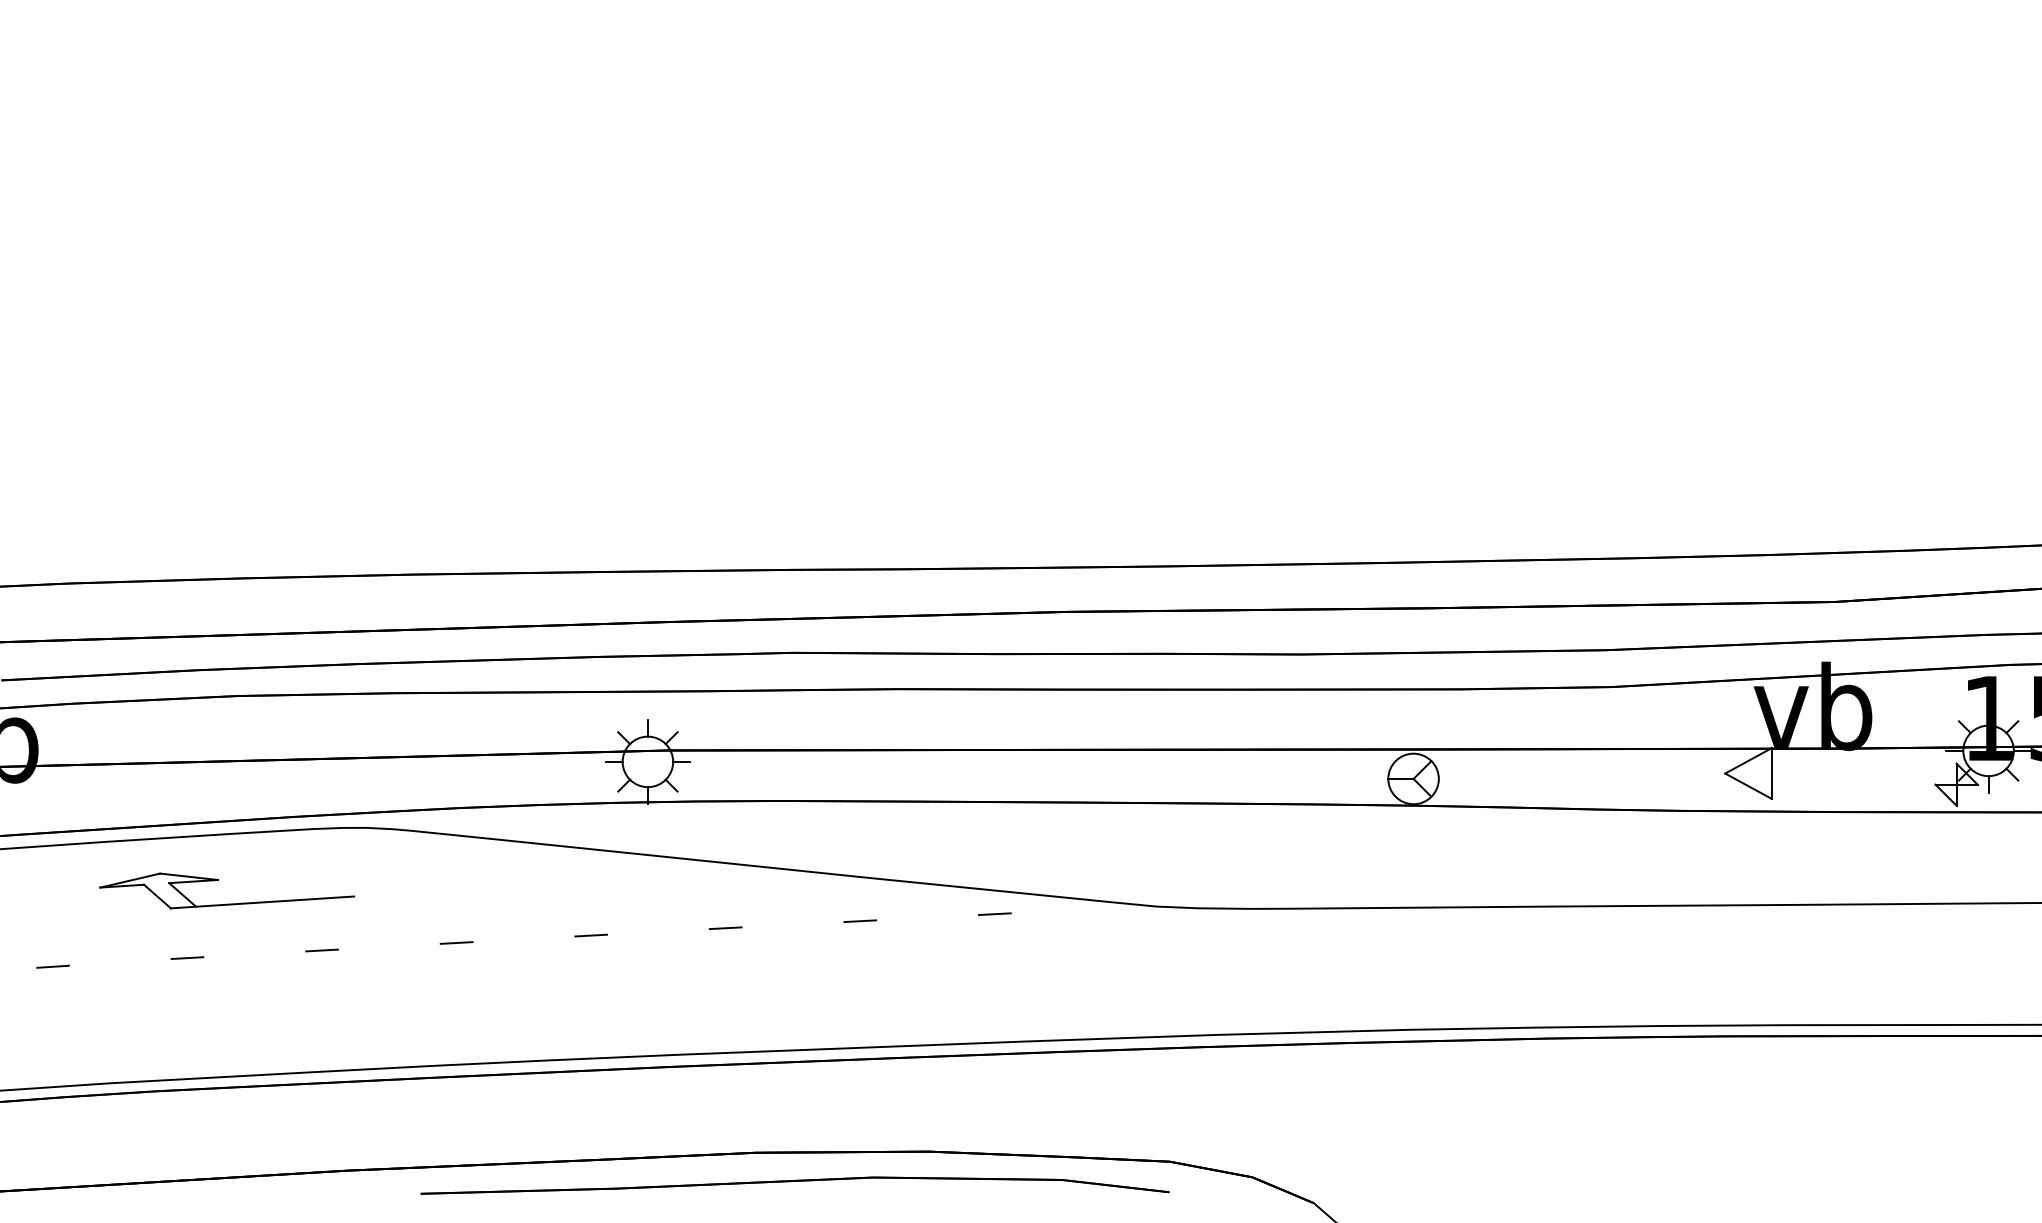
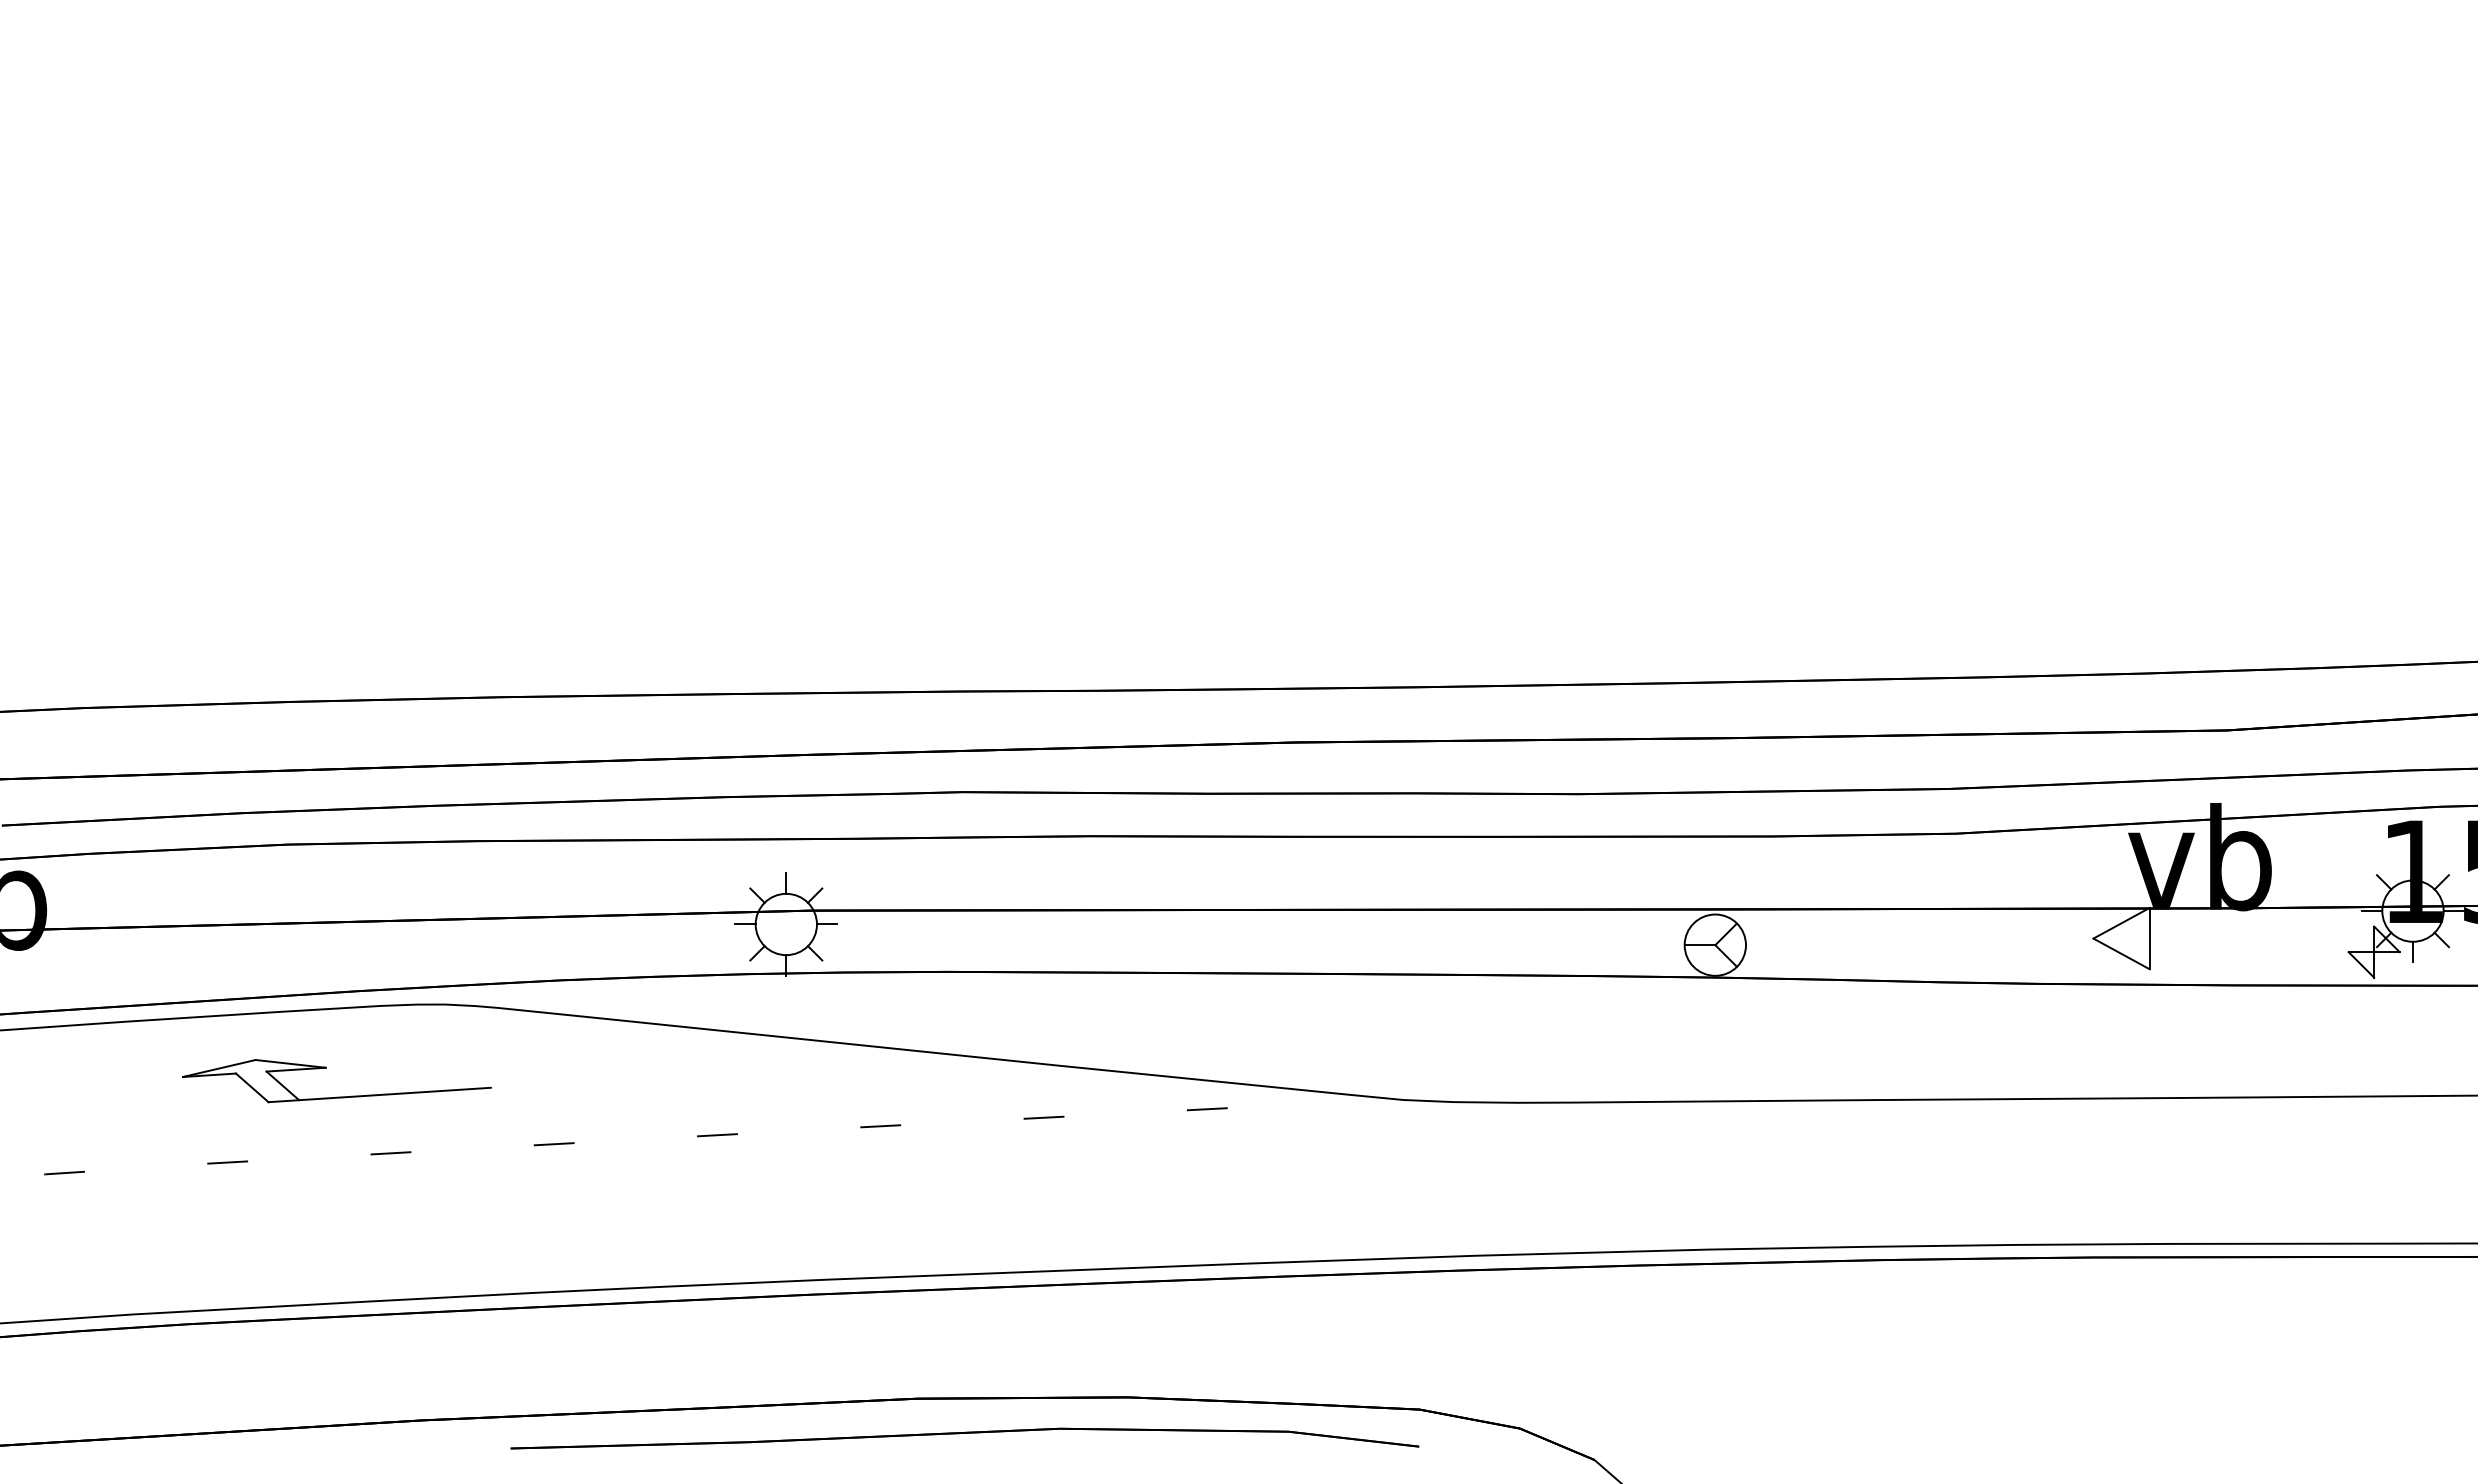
part: (226, 903) -> (336, 1096), moved

